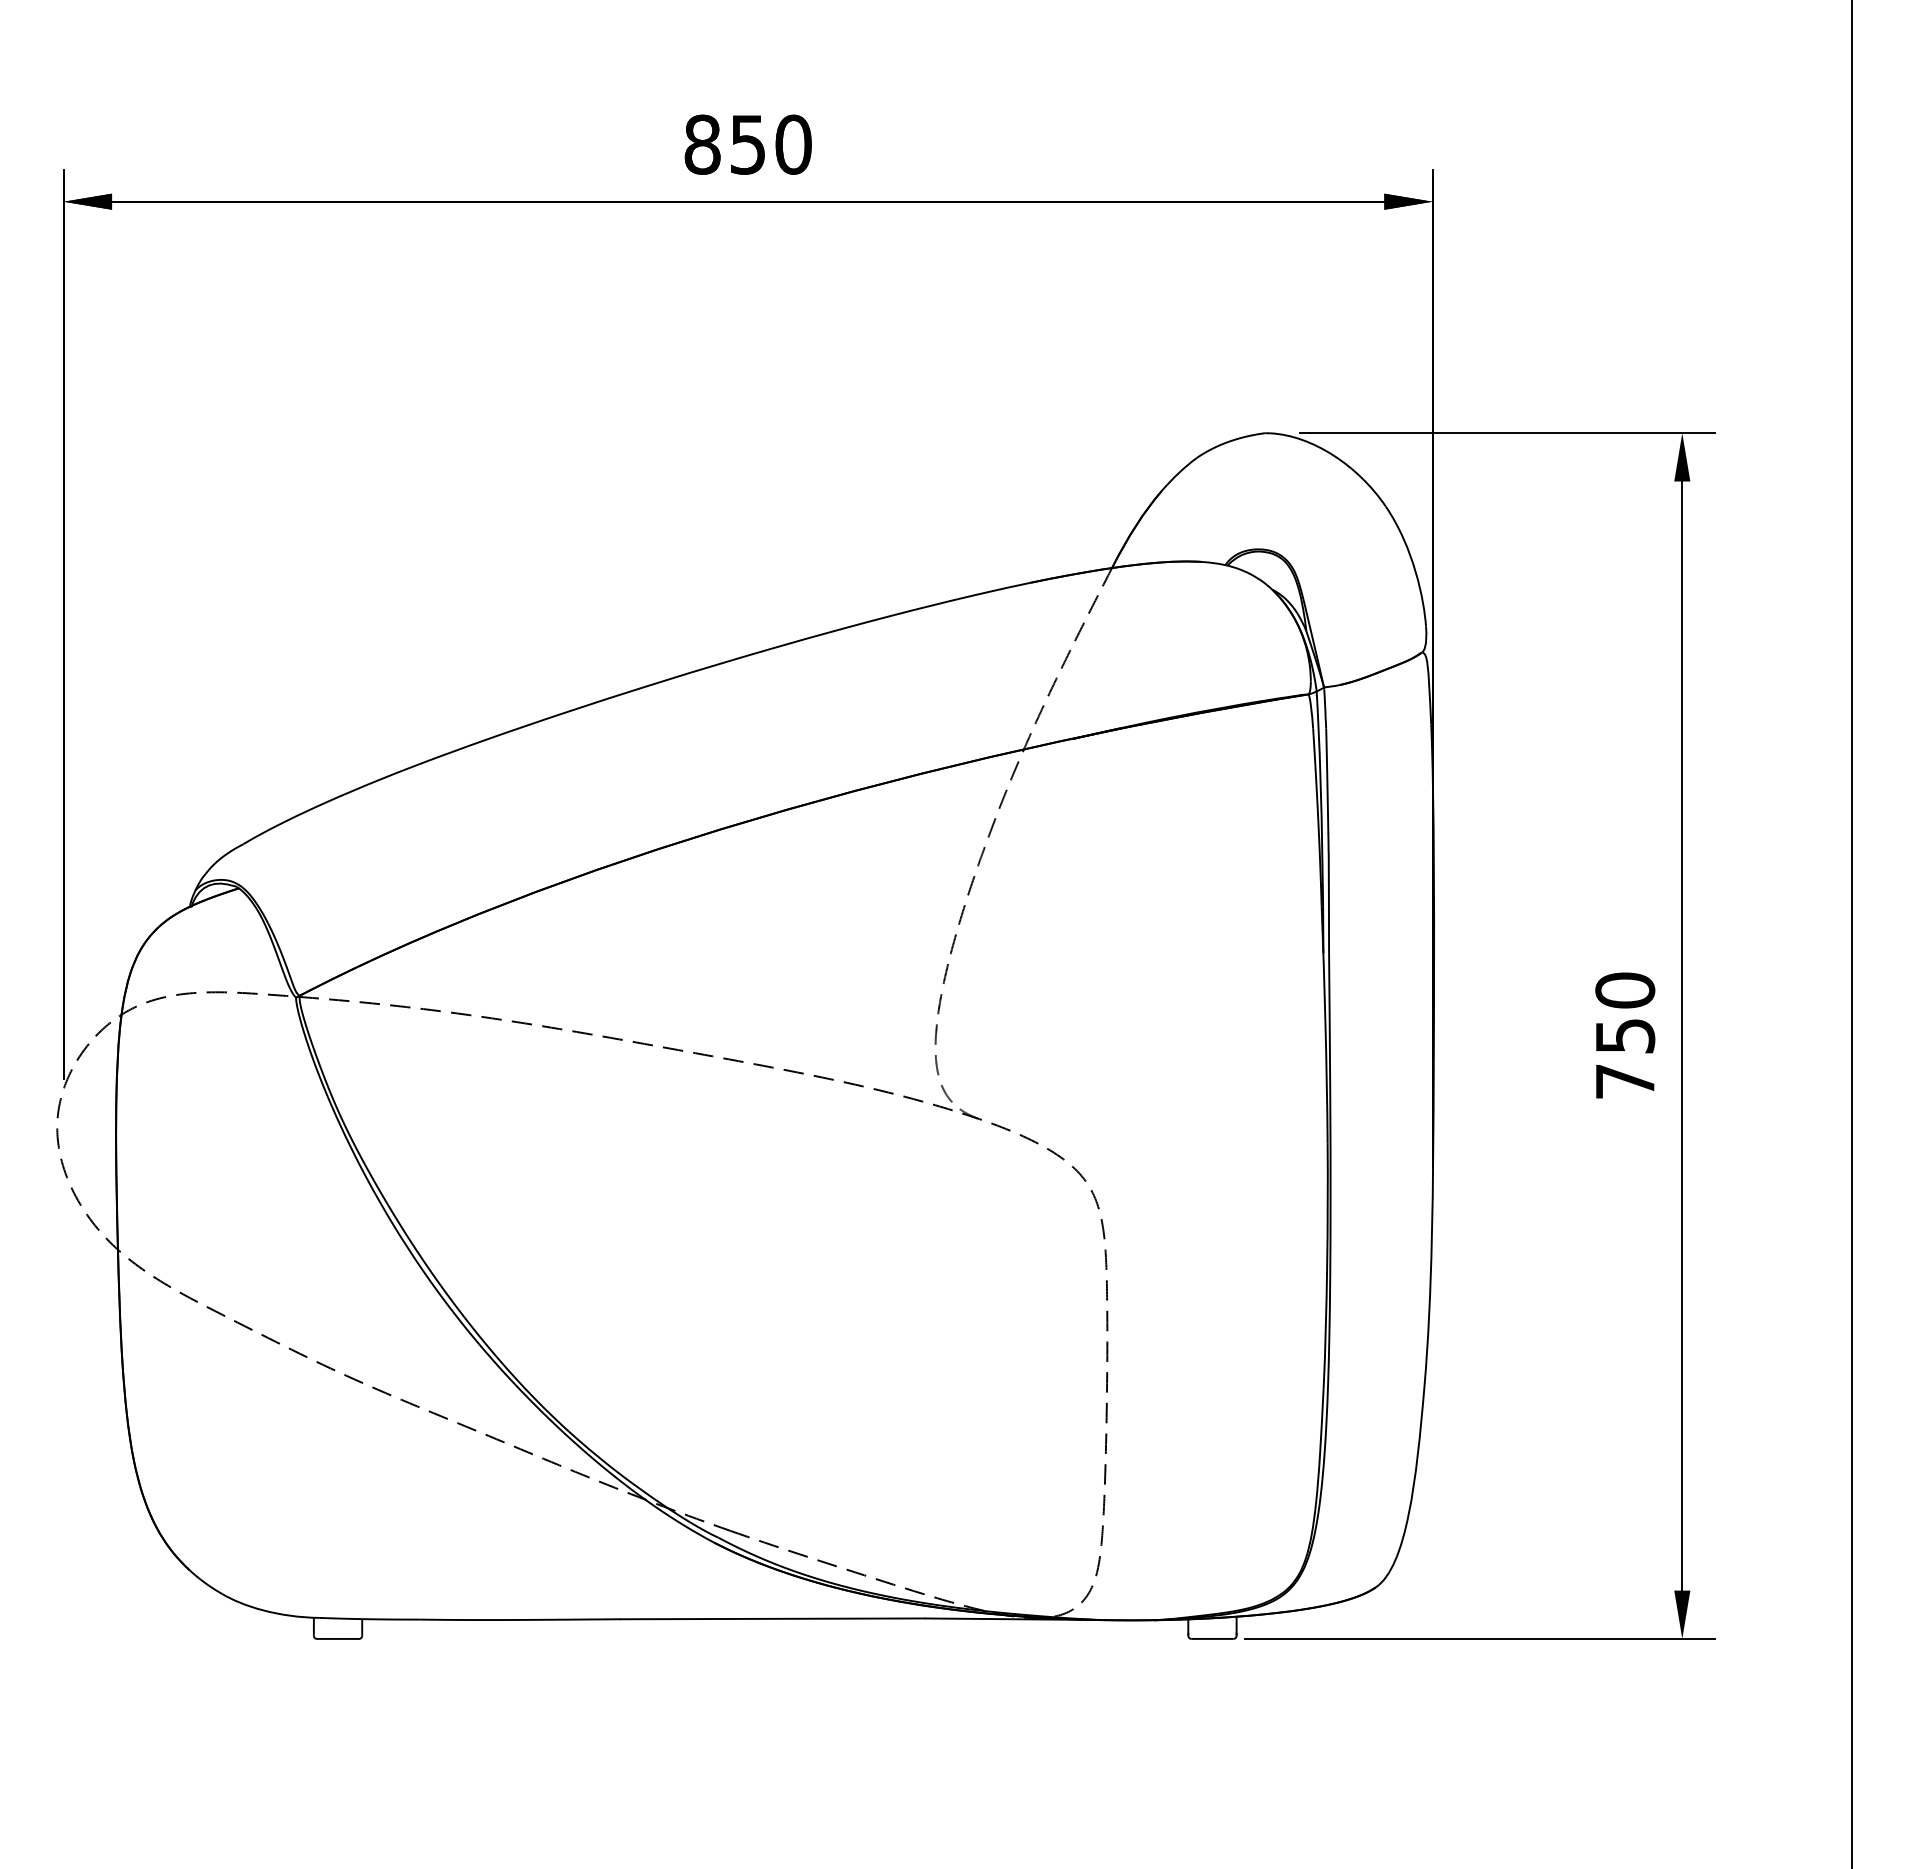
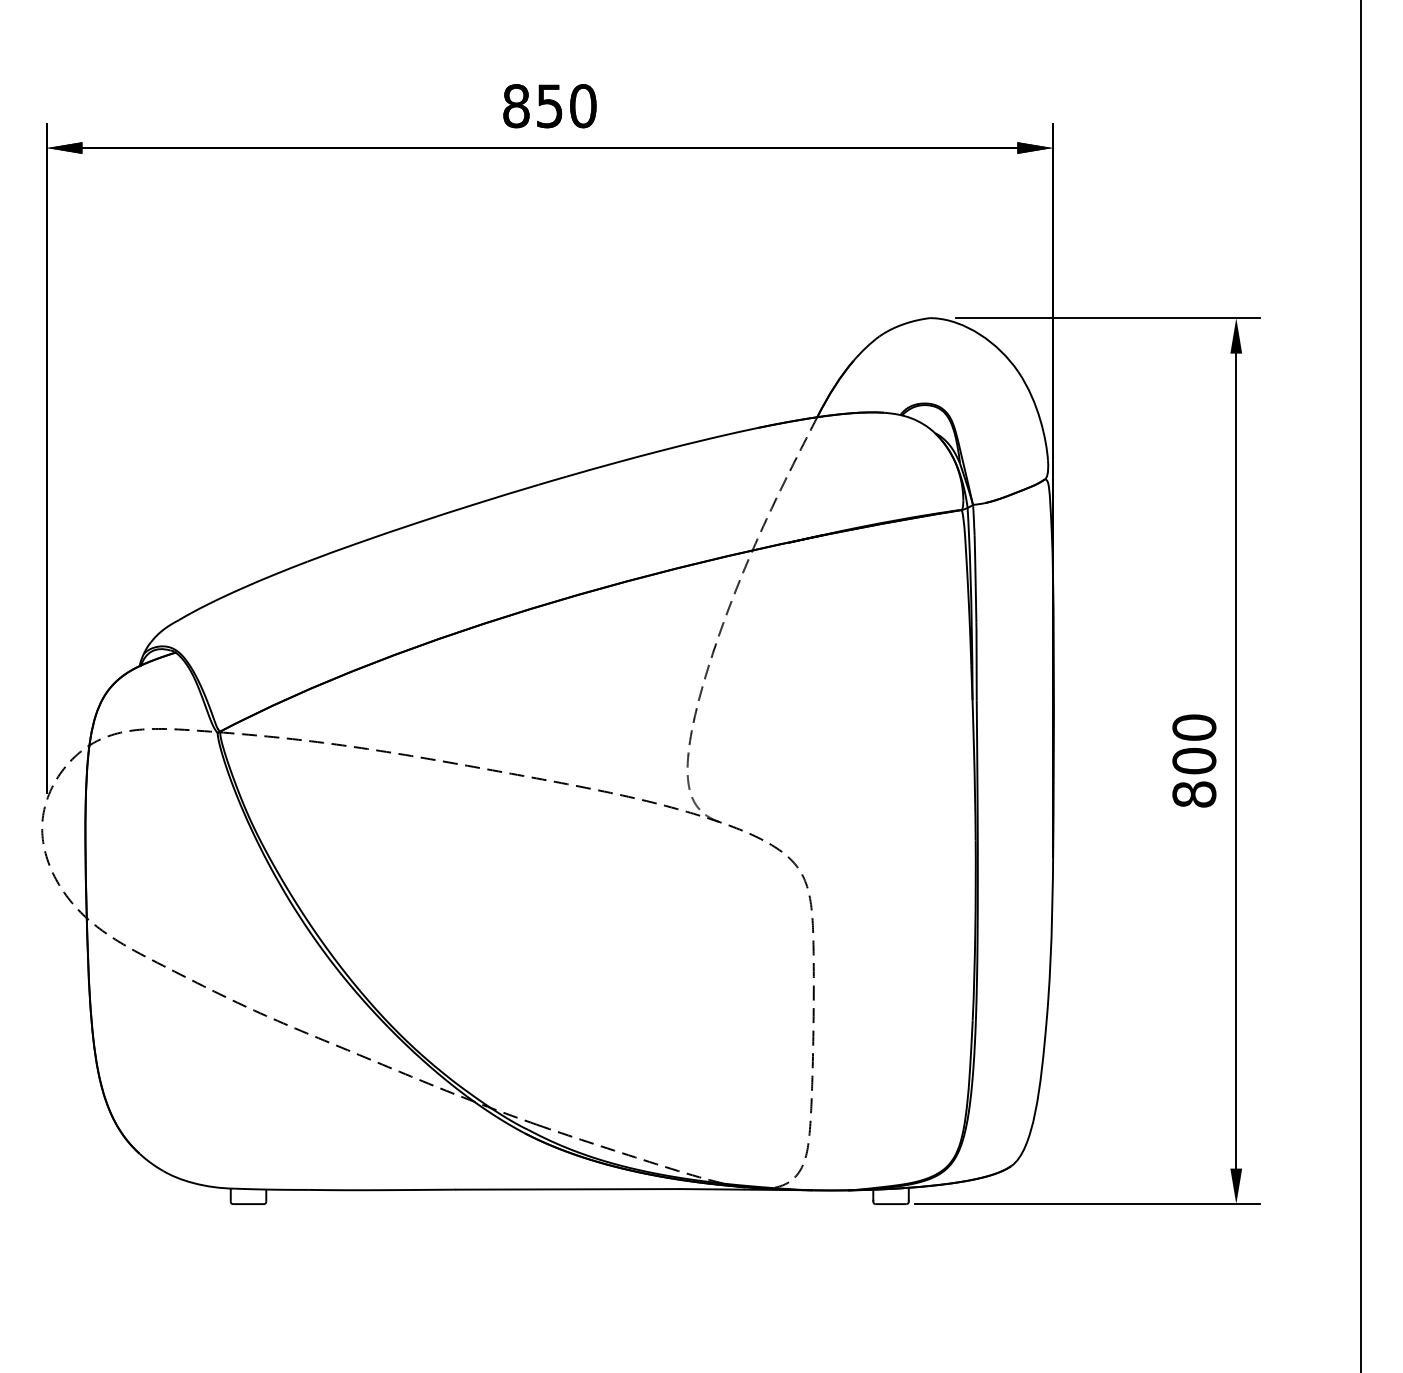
text: (1625, 1058) -> (1194, 777), 750 -> 800

